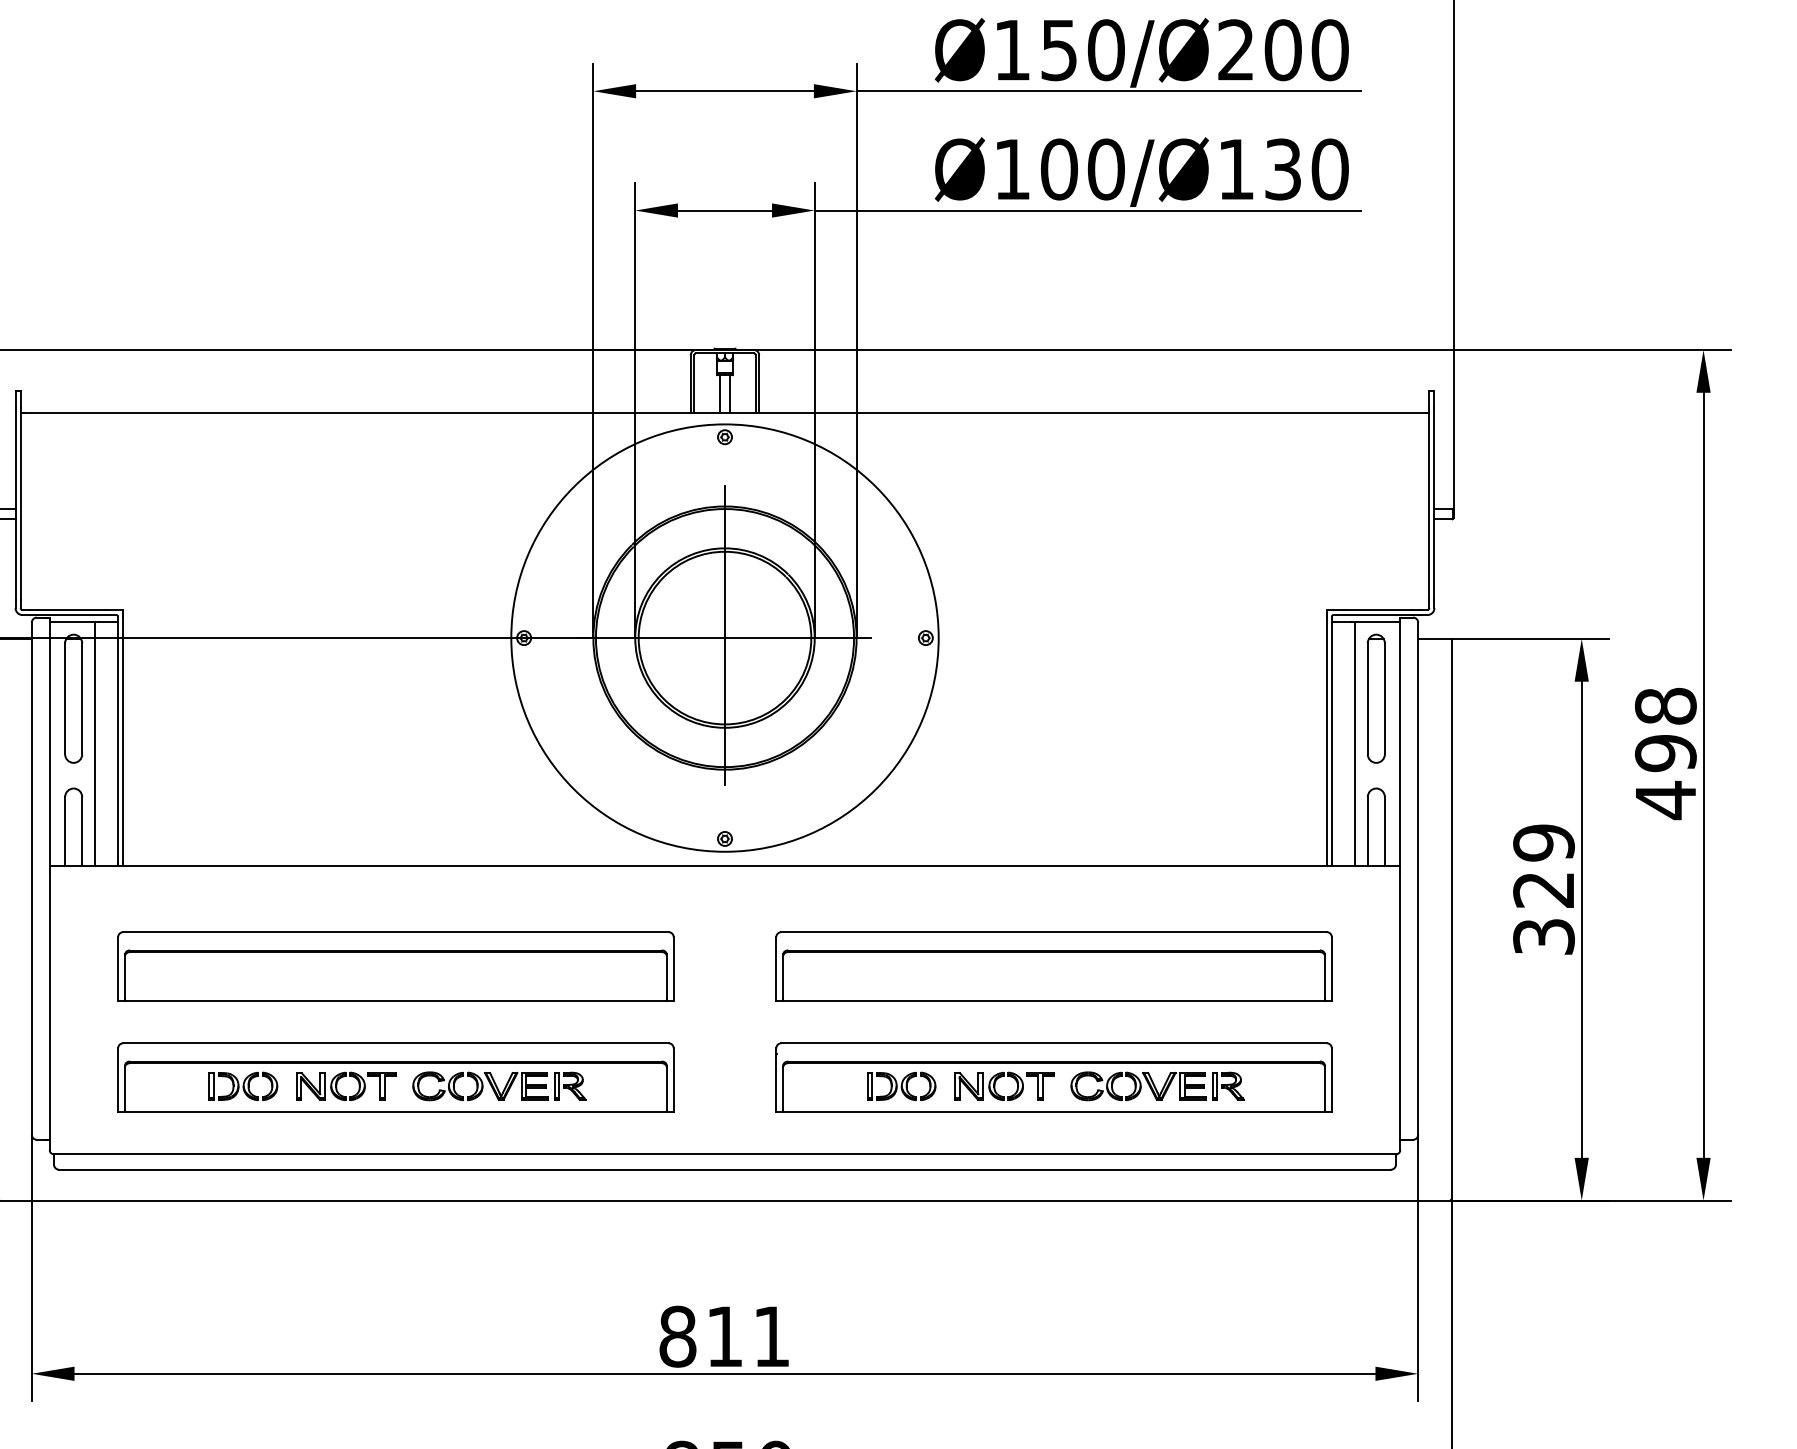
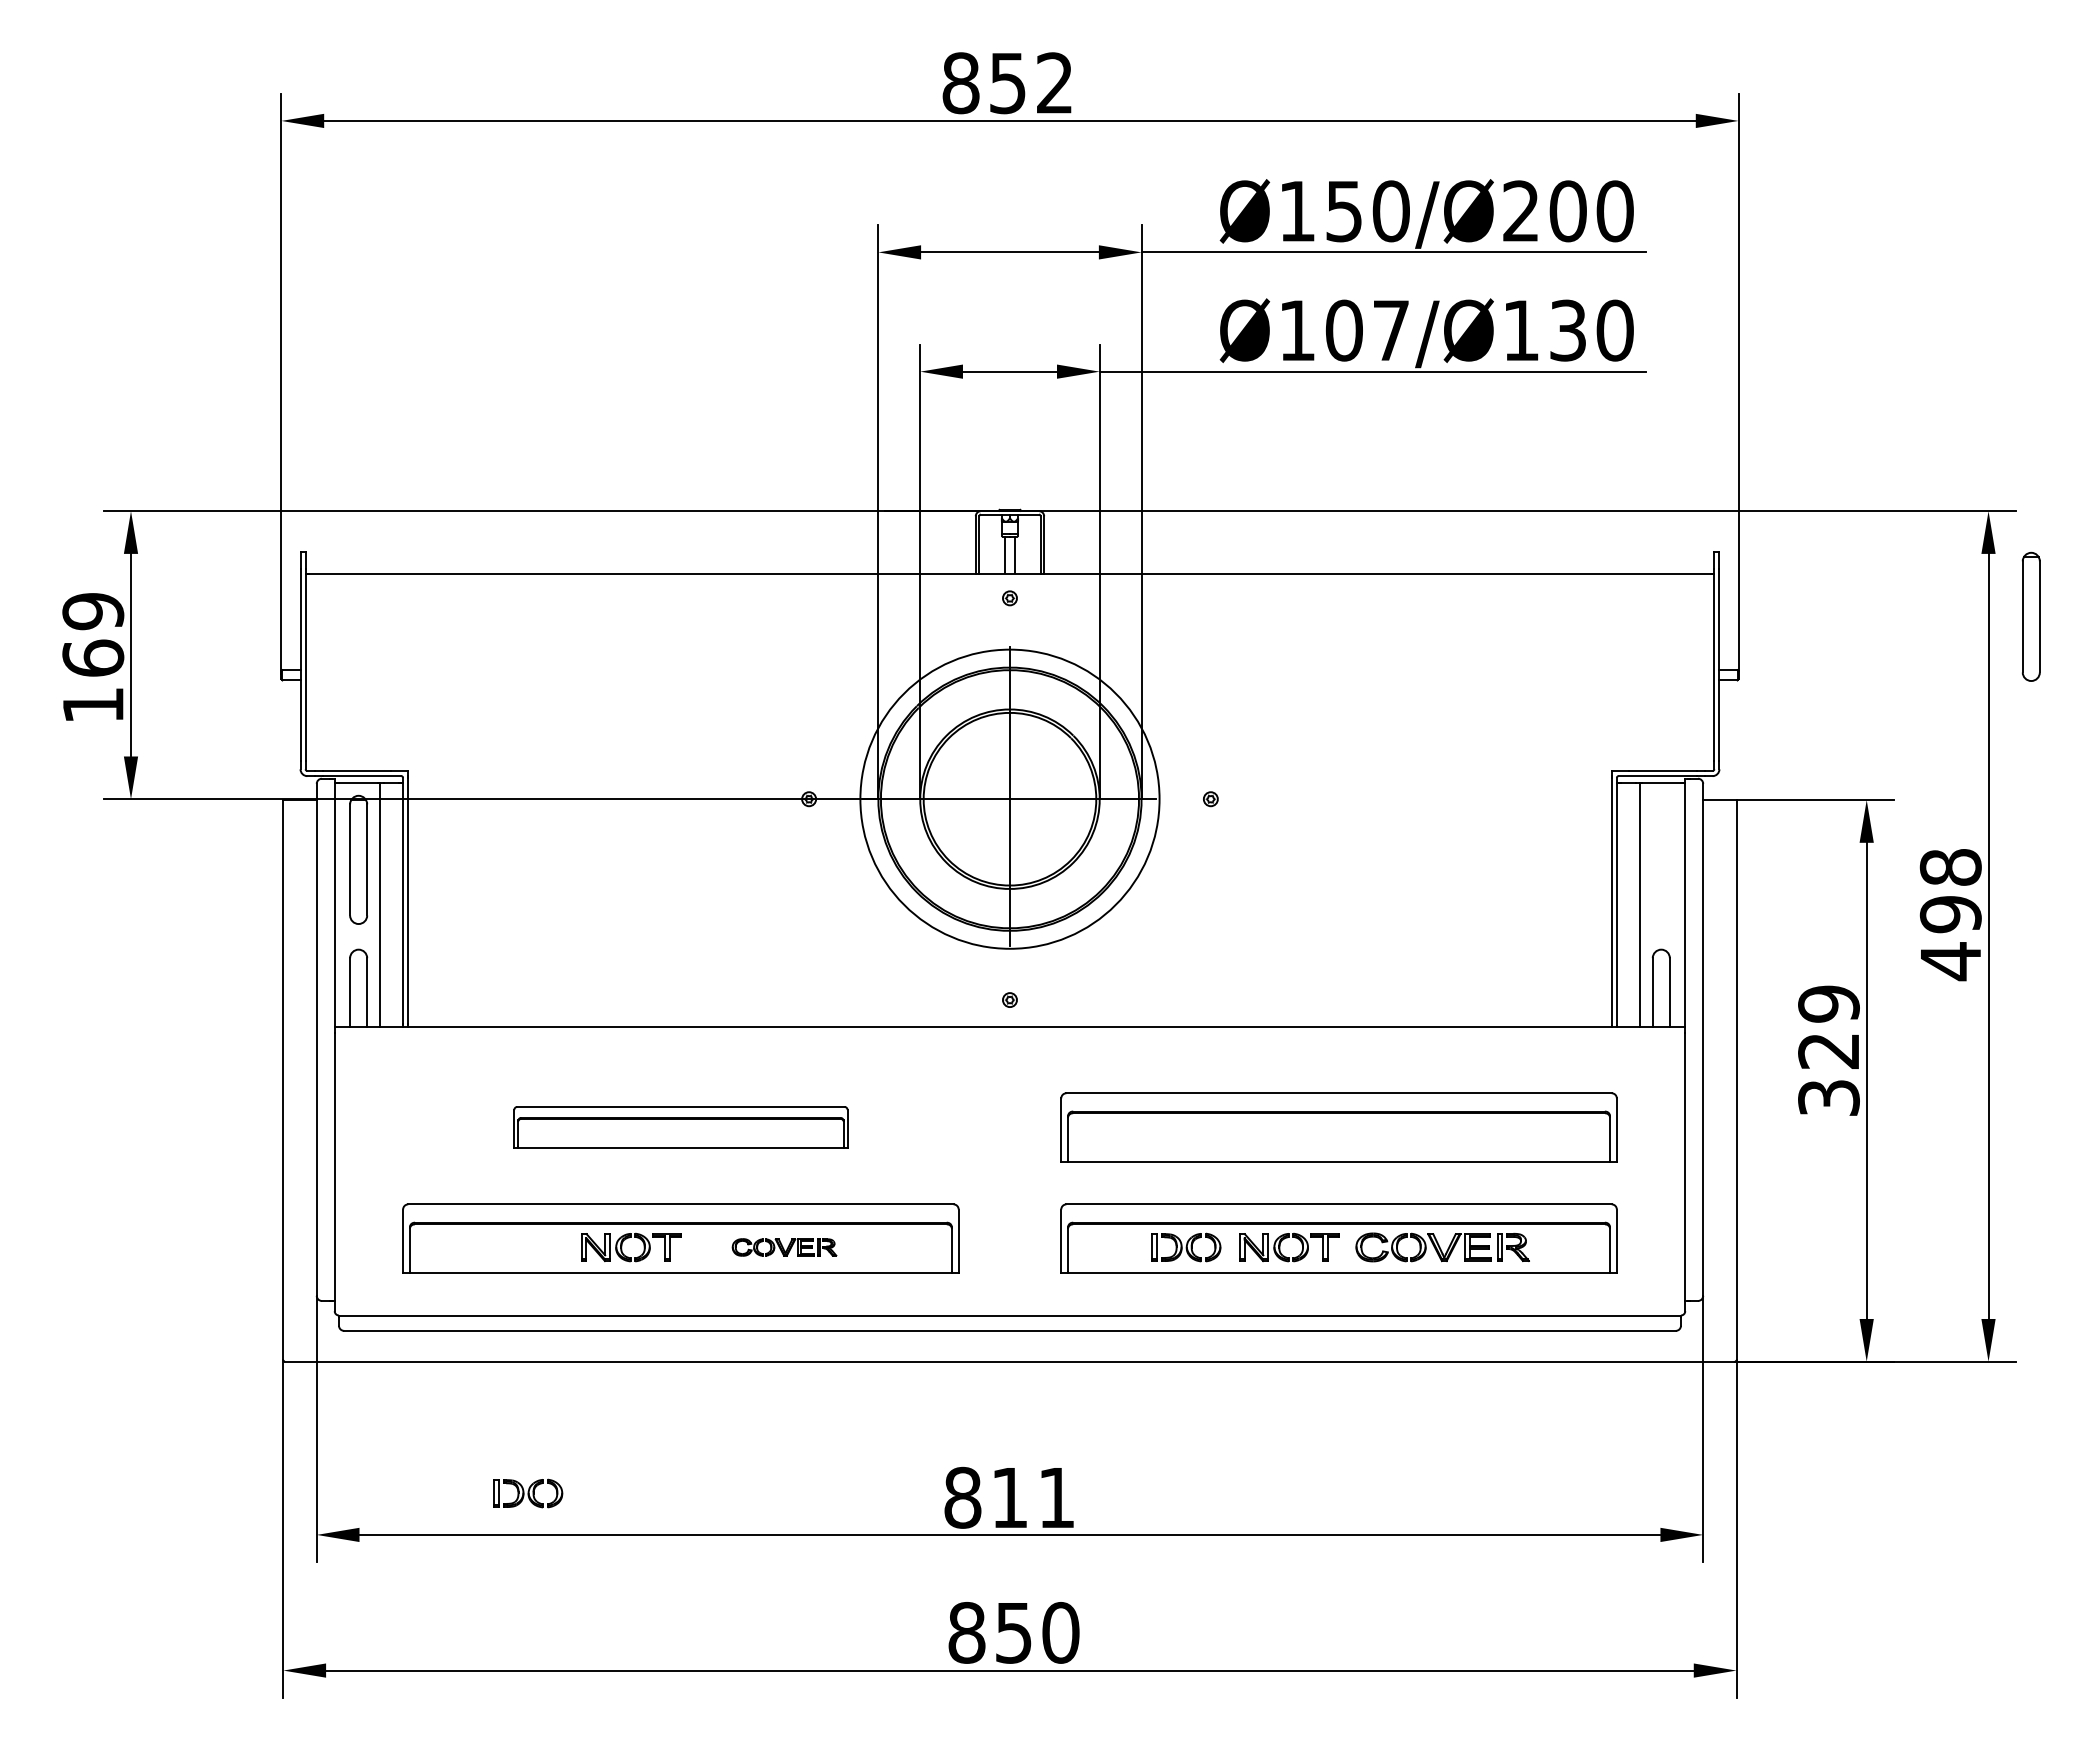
text: (1105, 169) -> (1390, 330), Ø100/Ø130 -> Ø107/Ø130
circle: (724, 637) -> (1009, 798), size x0.7
part: (1375, 698) -> (2030, 616), moved
part: (395, 966) -> (680, 1127), size x0.6
part: (243, 1086) -> (528, 1493), moved
part: (499, 1086) -> (784, 1247), size x0.6

